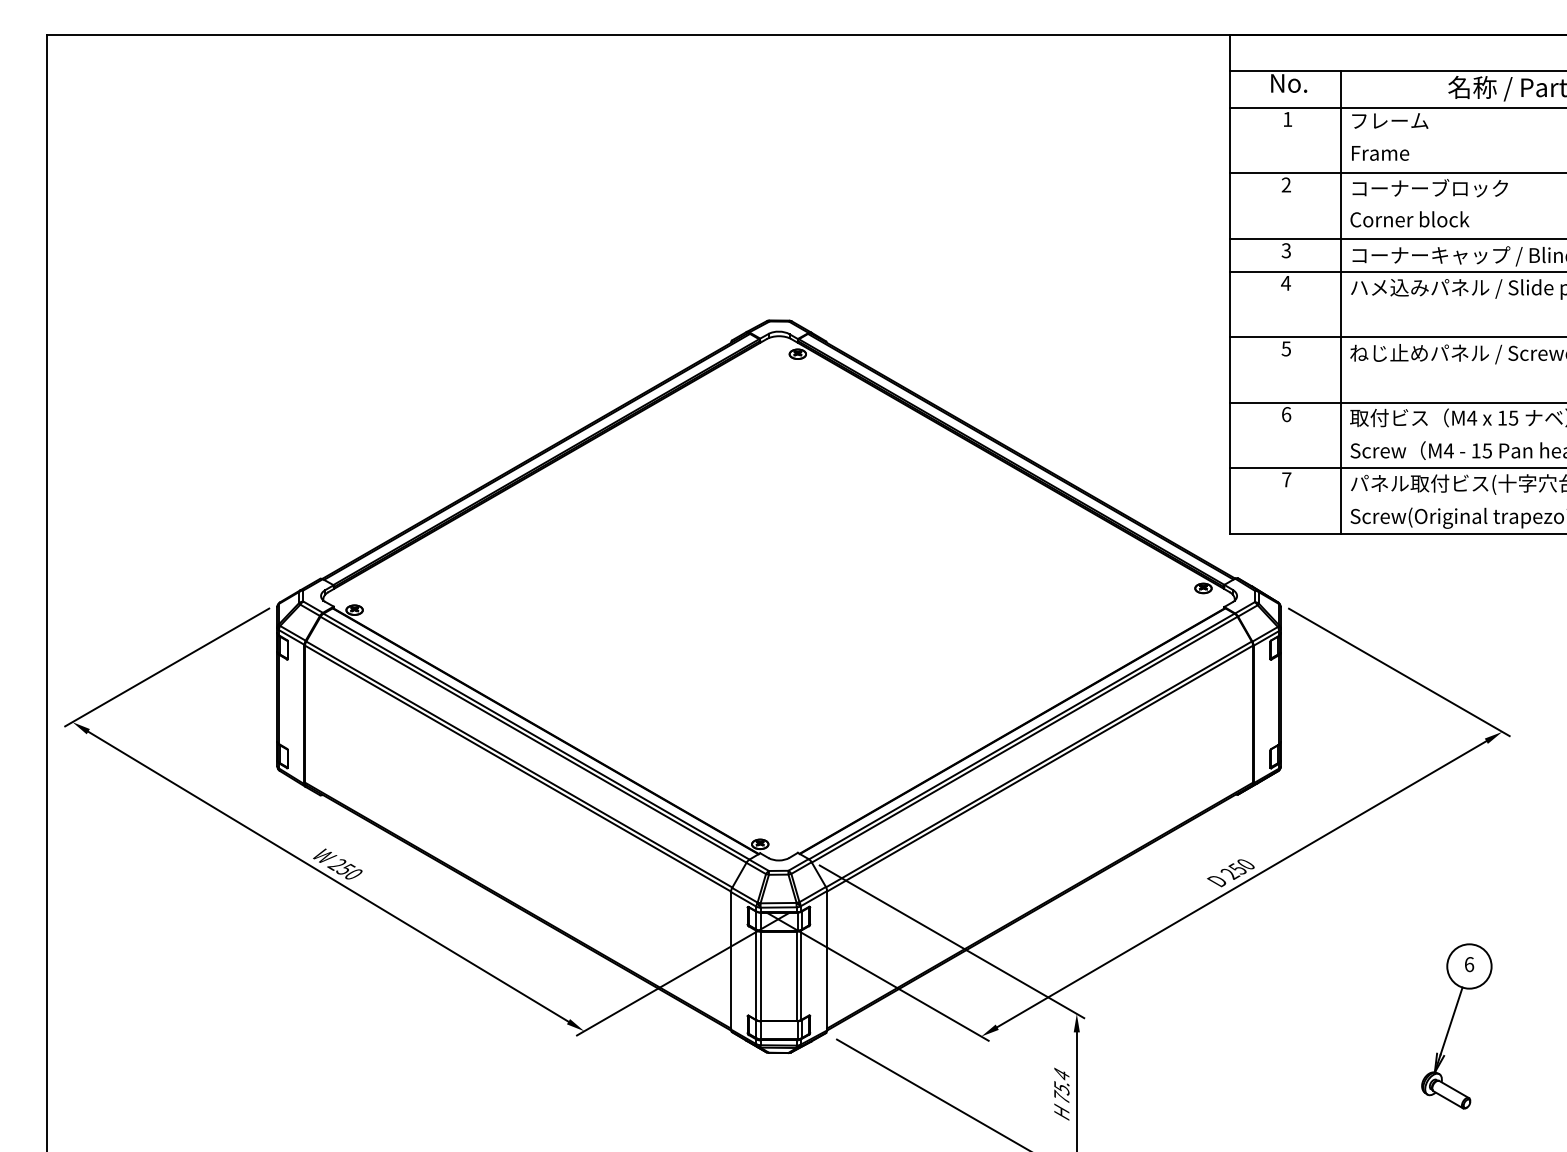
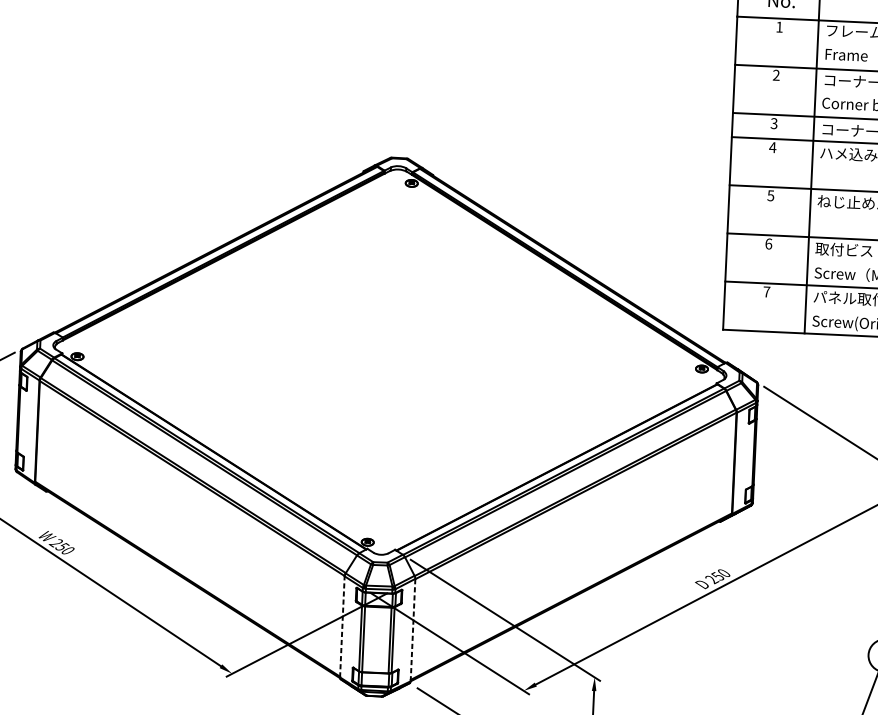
line: (730, 960) -> (342, 626), solid -> dashed
line: (827, 960) -> (413, 629), solid -> dashed

